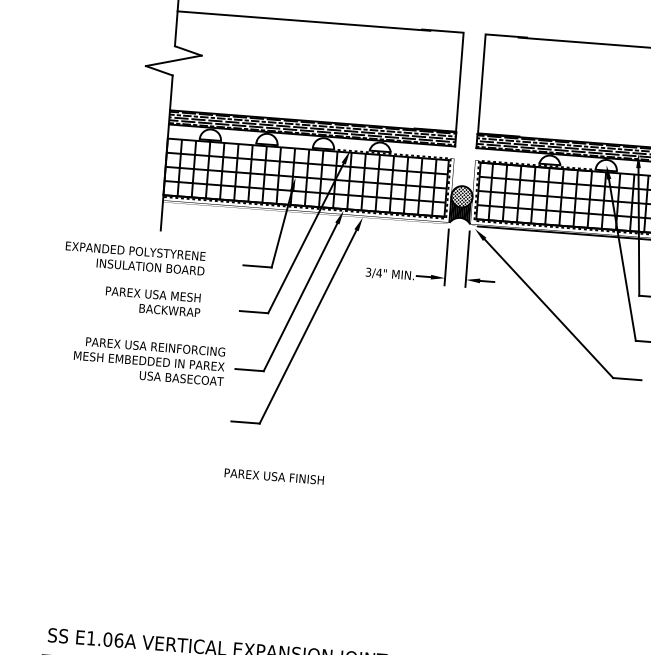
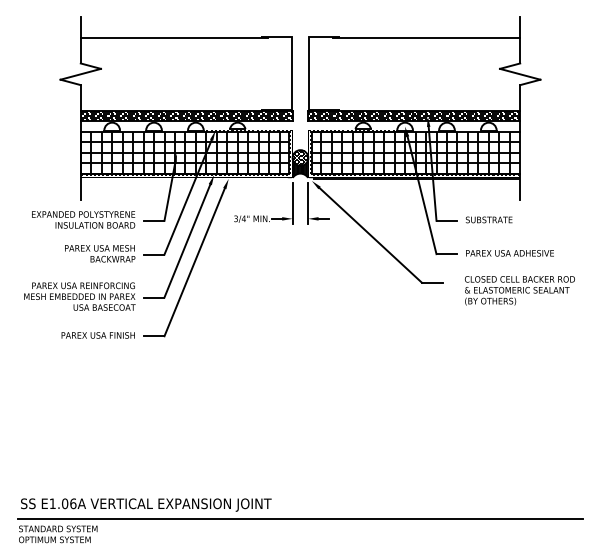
text: (135, 257) -> (83, 219), moved
text: (153, 301) -> (100, 253), moved
text: (273, 476) -> (97, 335), moved

